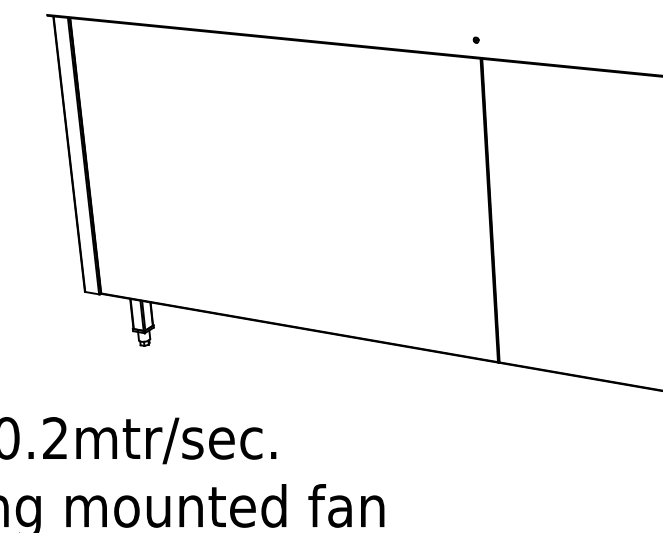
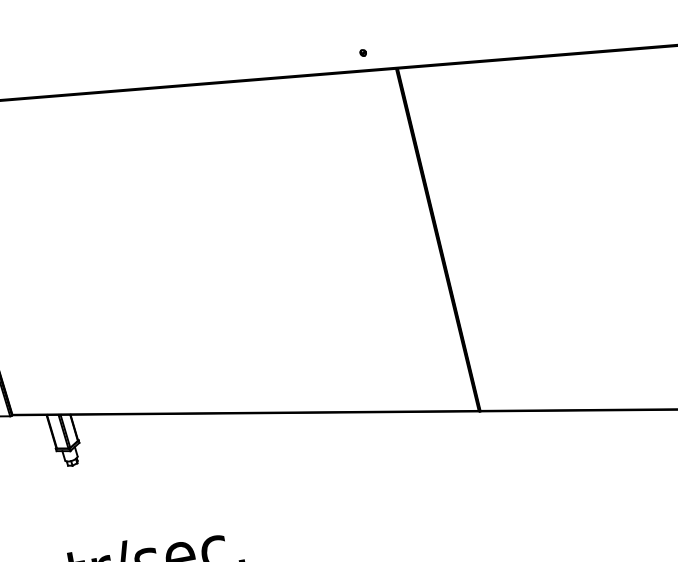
part: (475, 39) -> (362, 52), moved

